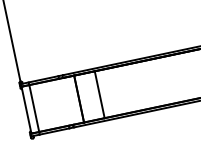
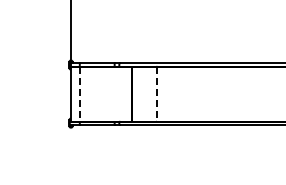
line: (99, 95) -> (156, 94), solid -> dashed
line: (34, 108) -> (79, 94), solid -> dashed

